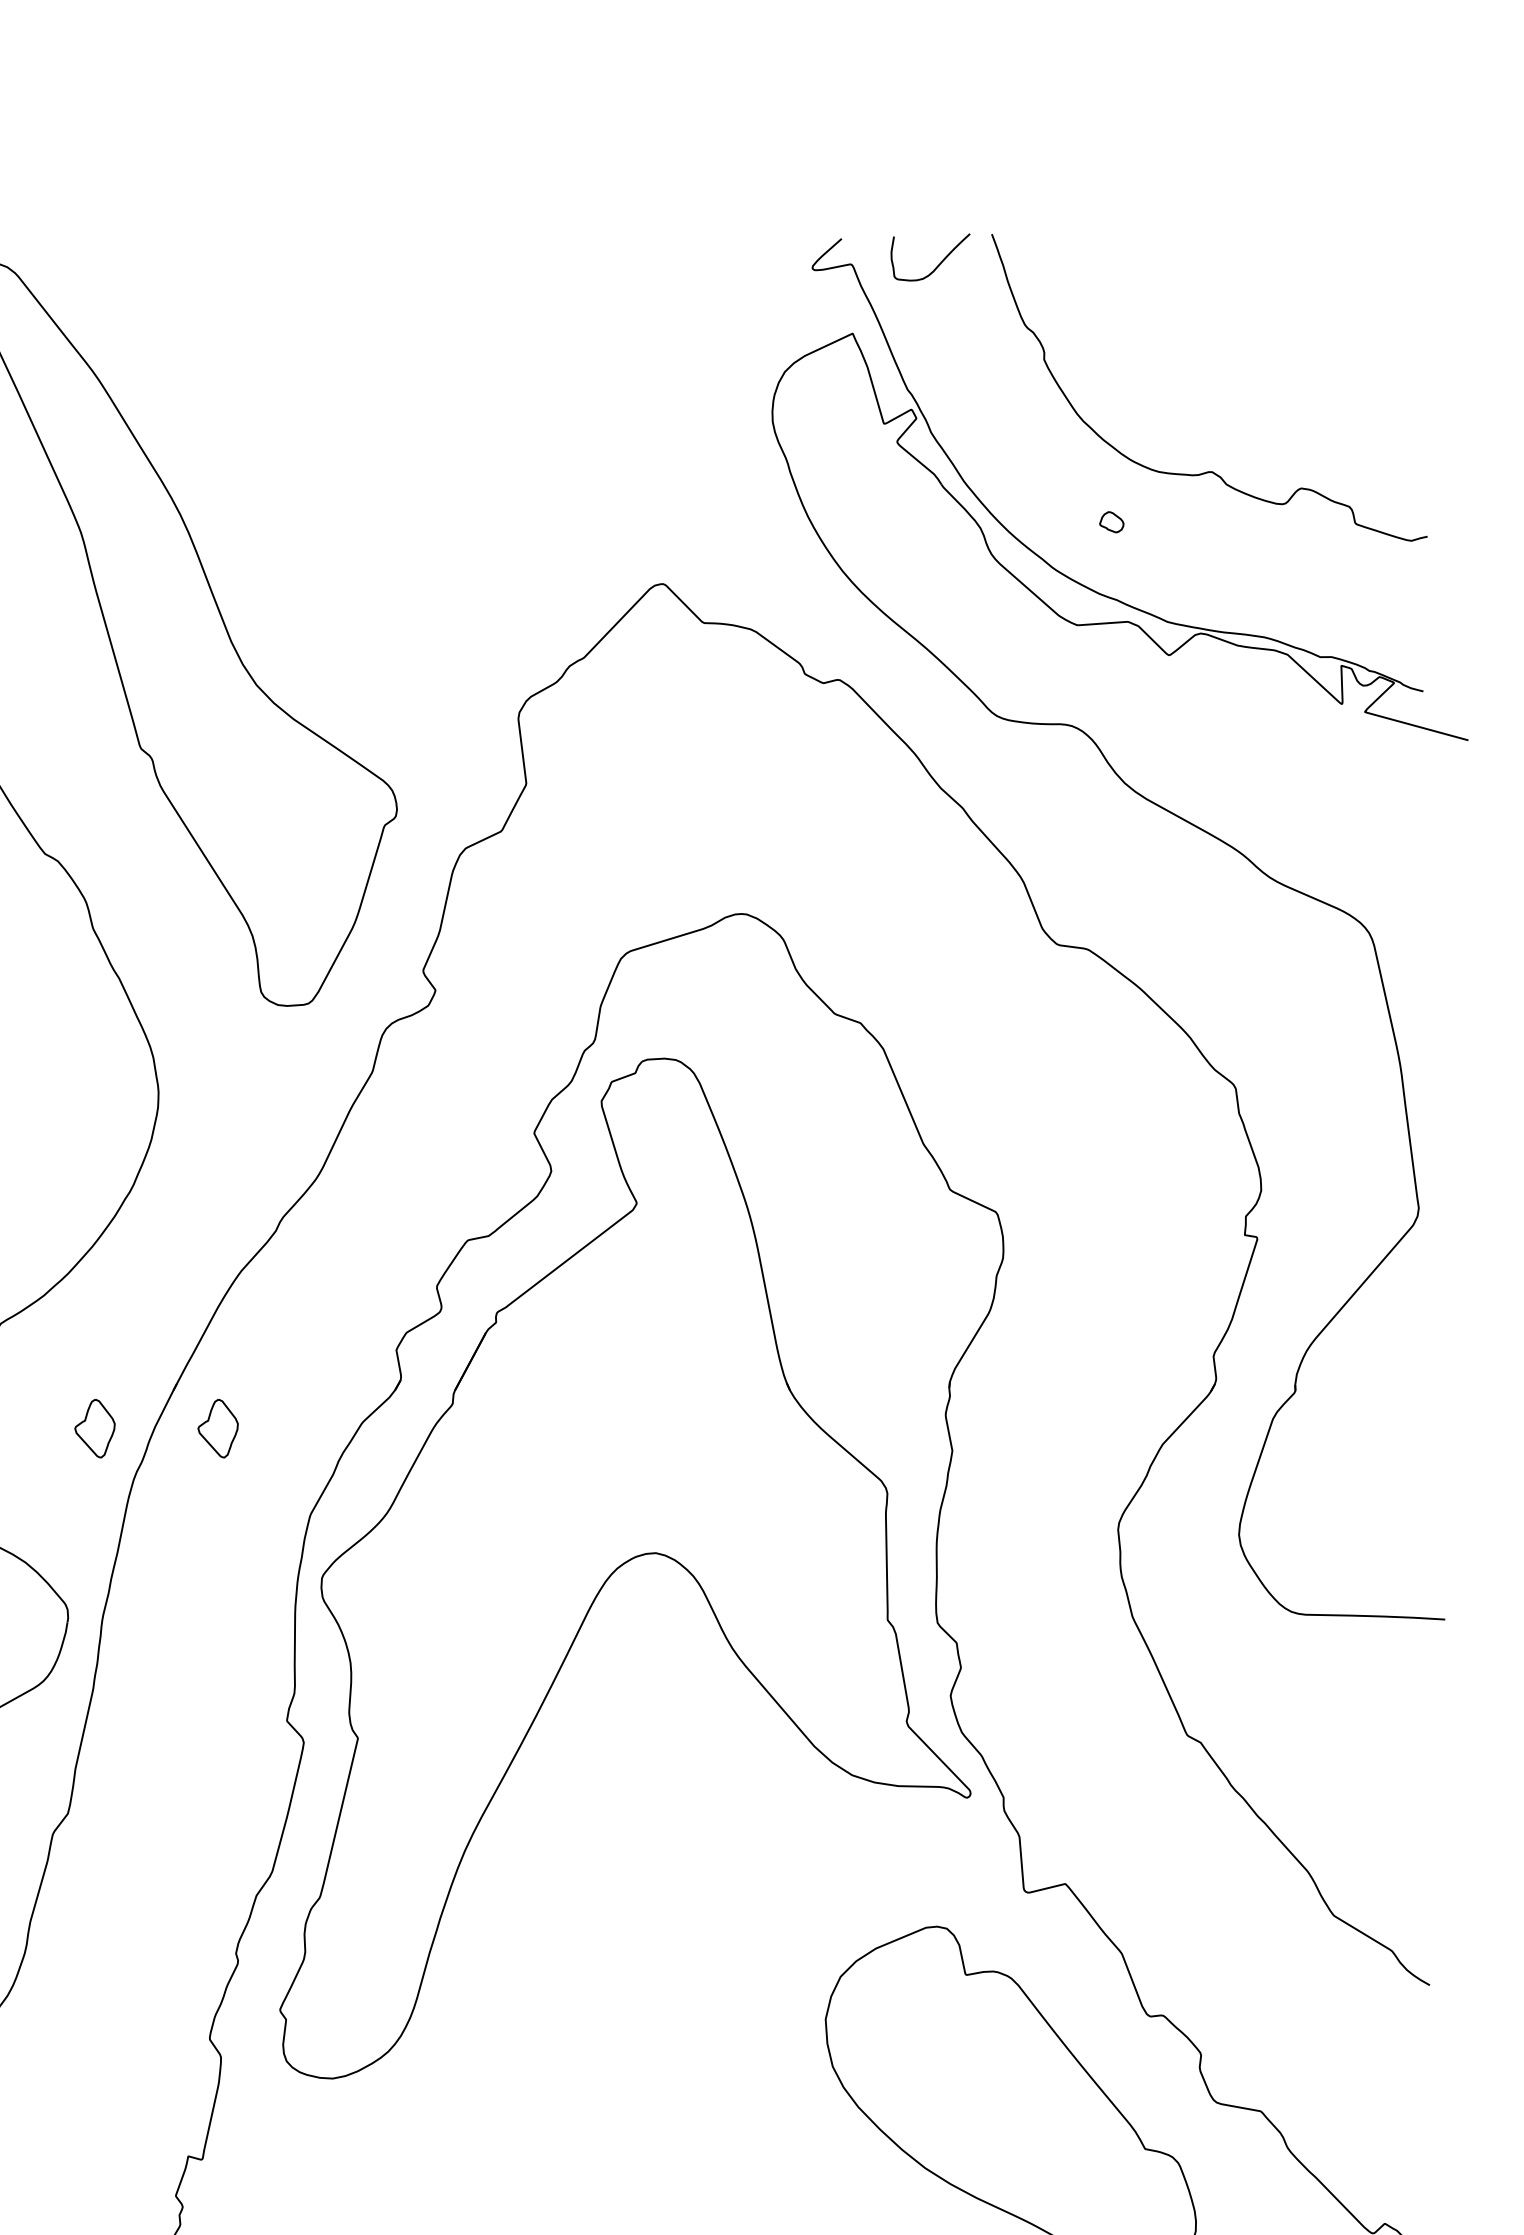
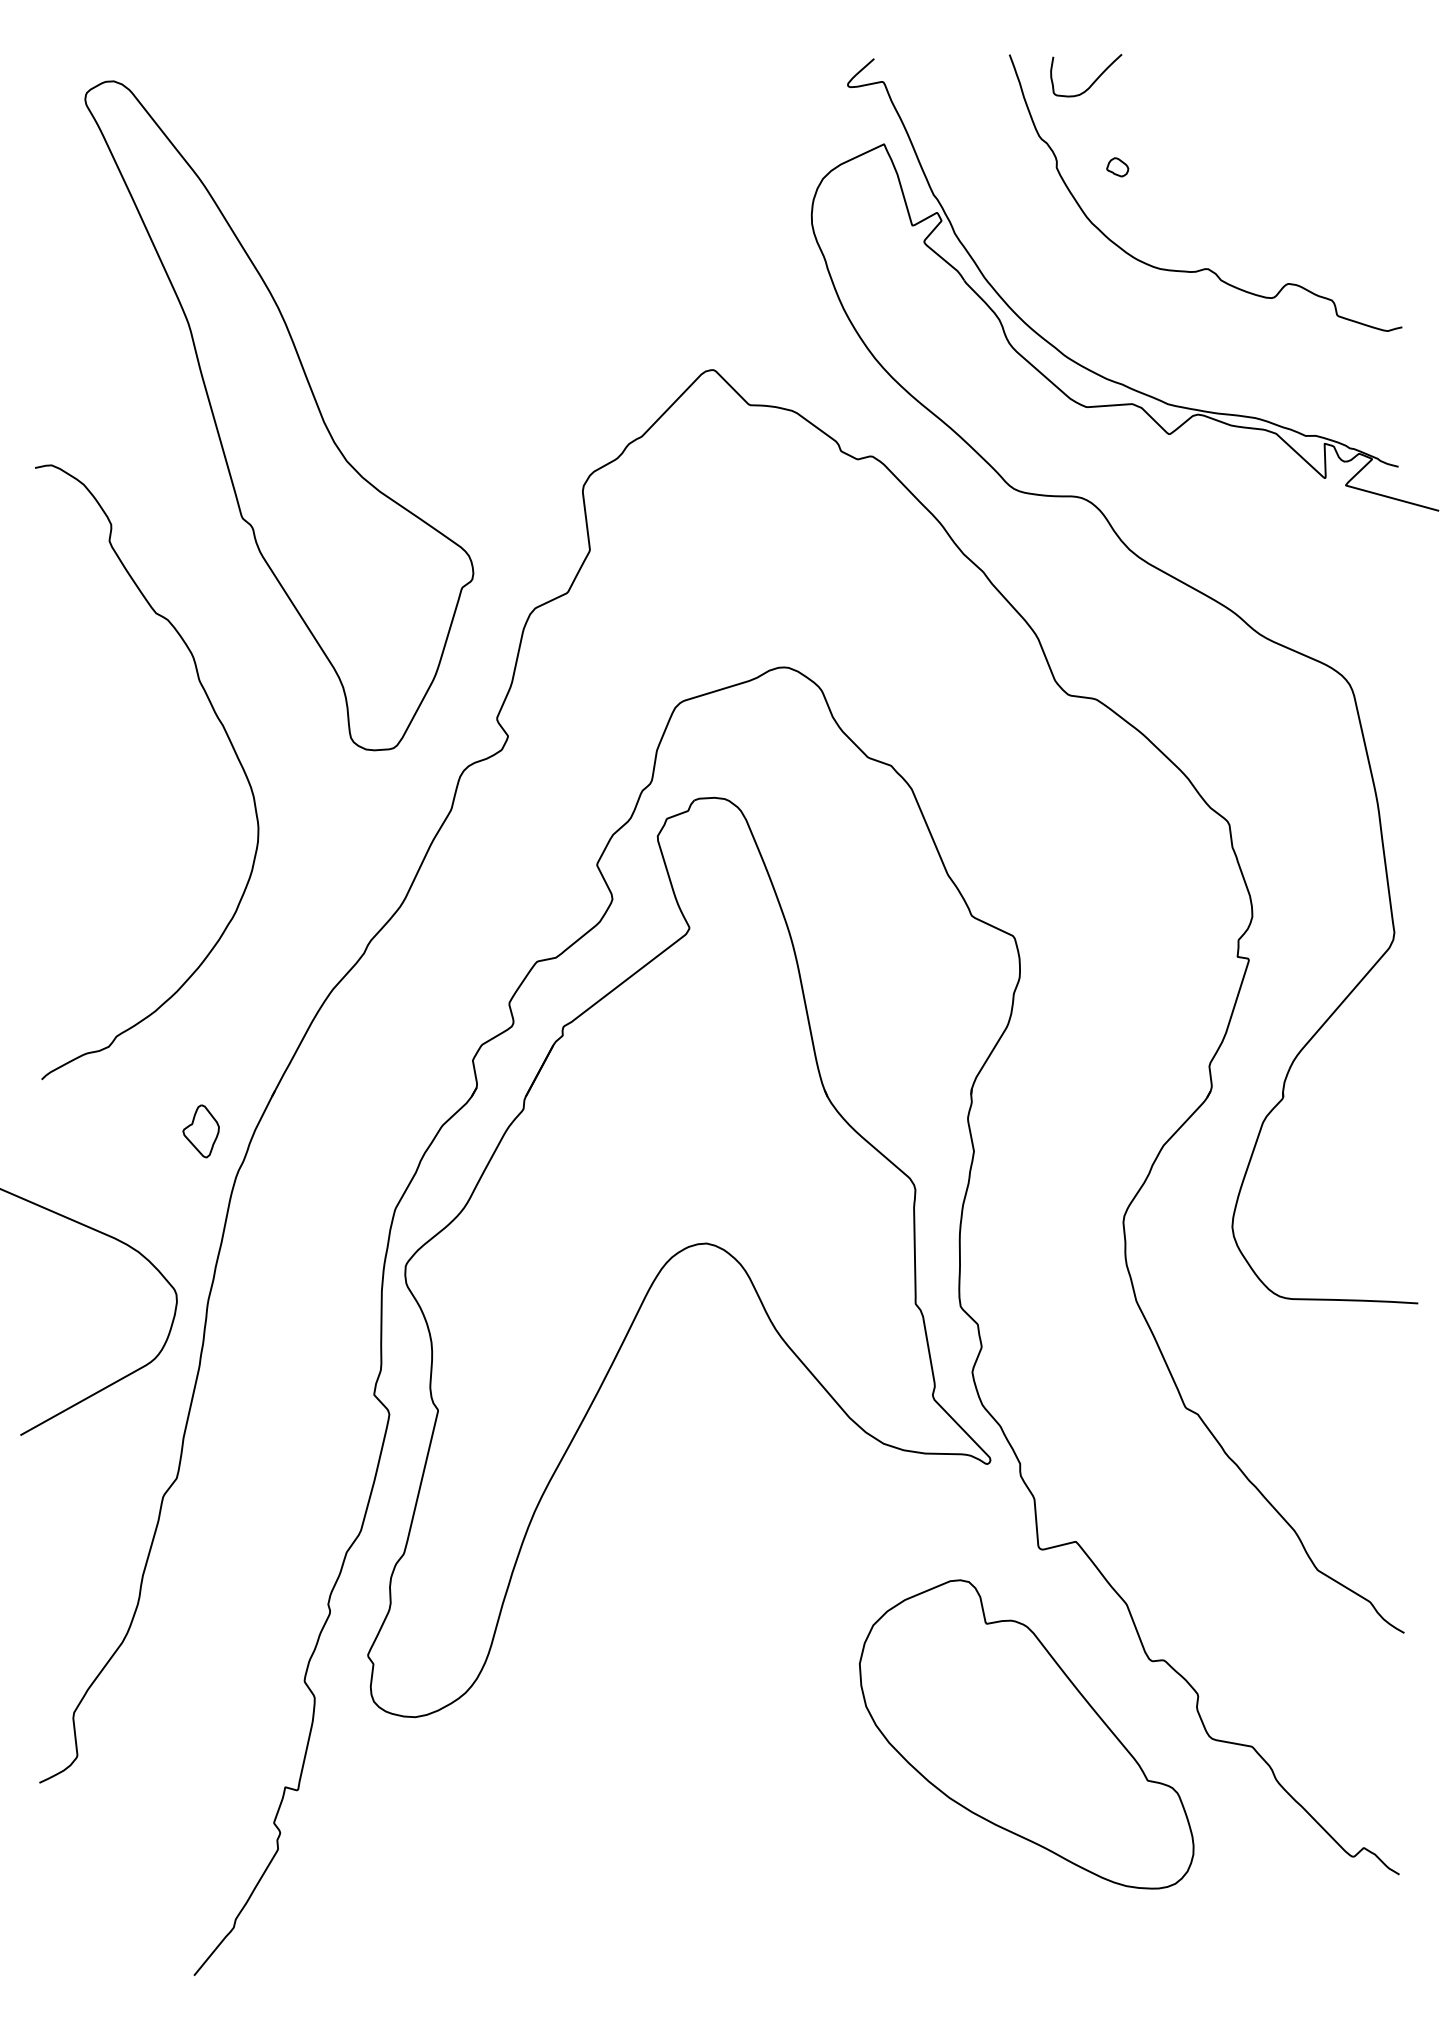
curve: (938, 263) -> (1093, 81), moved
part: (1111, 522) -> (1117, 167), moved
part: (217, 1428) -> (311, 1131), removed

